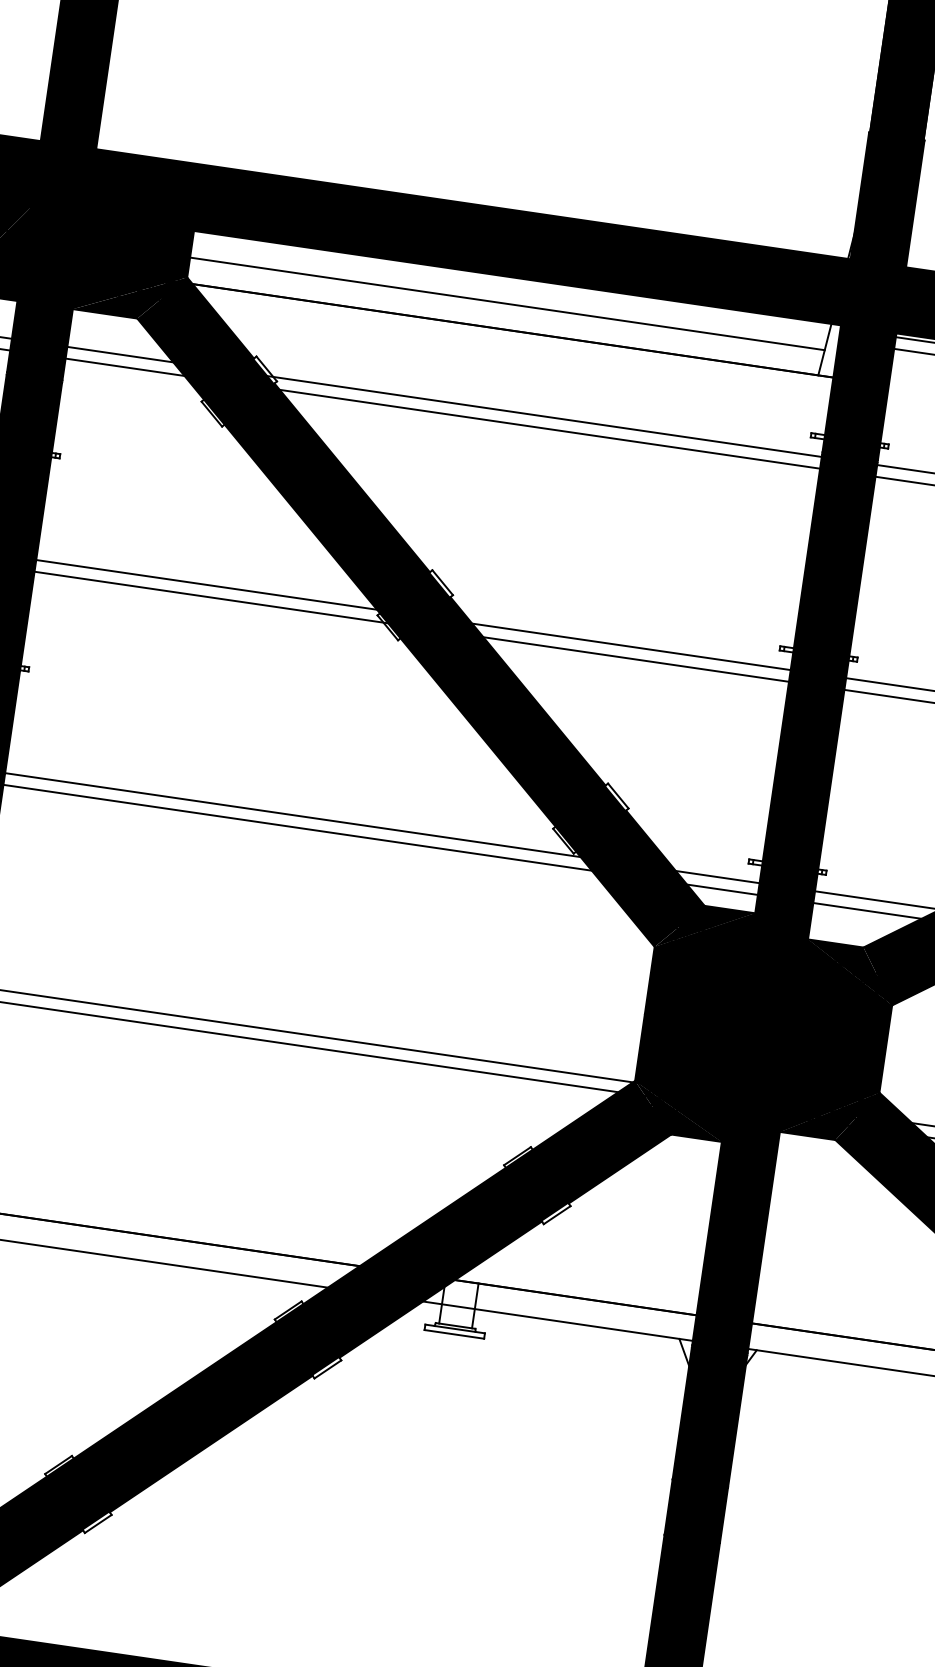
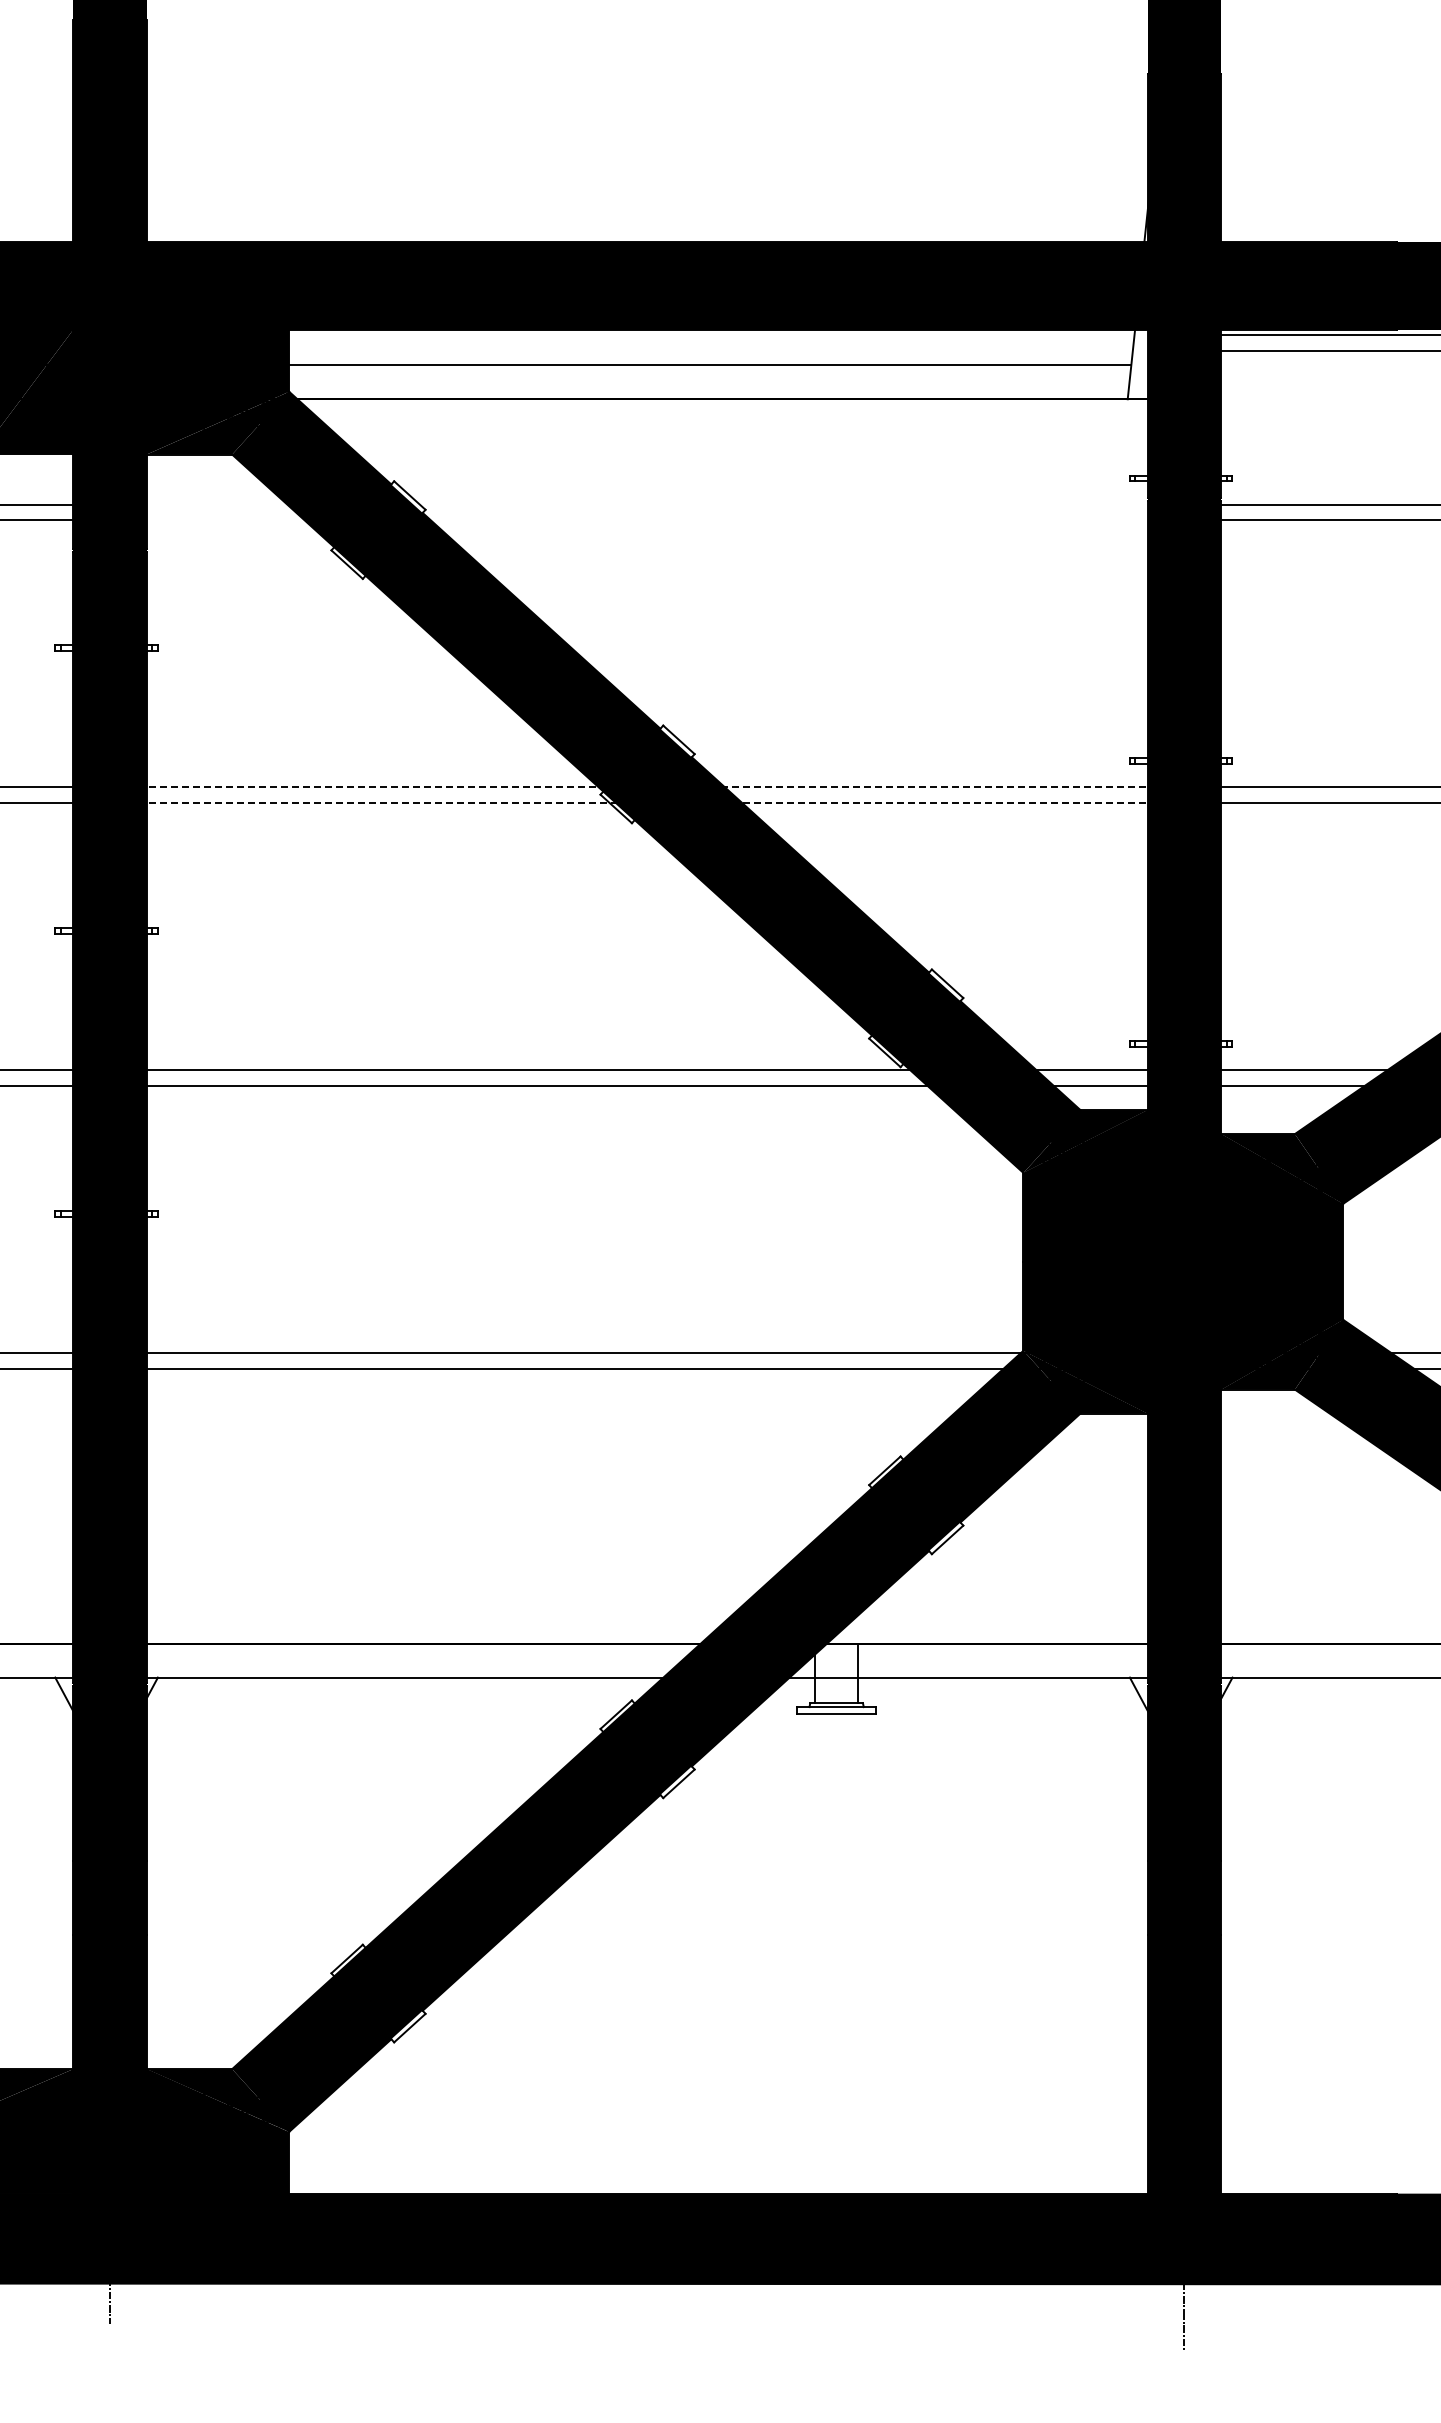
line: (444, 401) -> (646, 504), removed
line: (442, 413) -> (646, 520), removed
line: (413, 615) -> (647, 787), solid -> dashed
line: (412, 626) -> (647, 802), solid -> dashed

